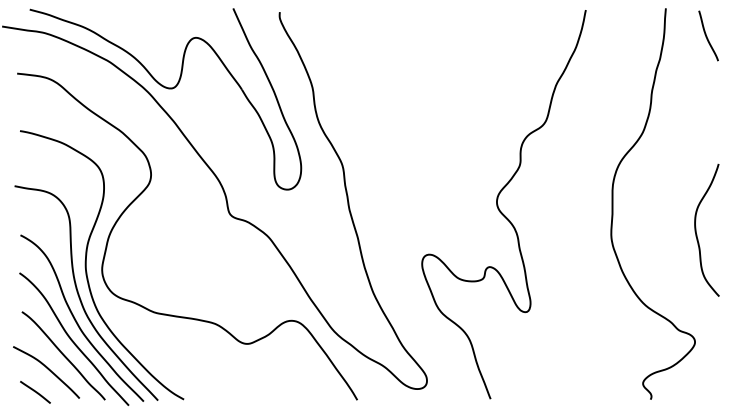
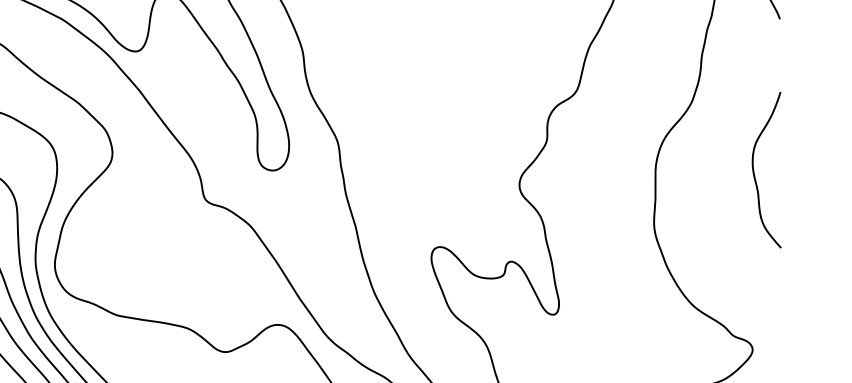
curve: (696, 229) -> (754, 169), moved

